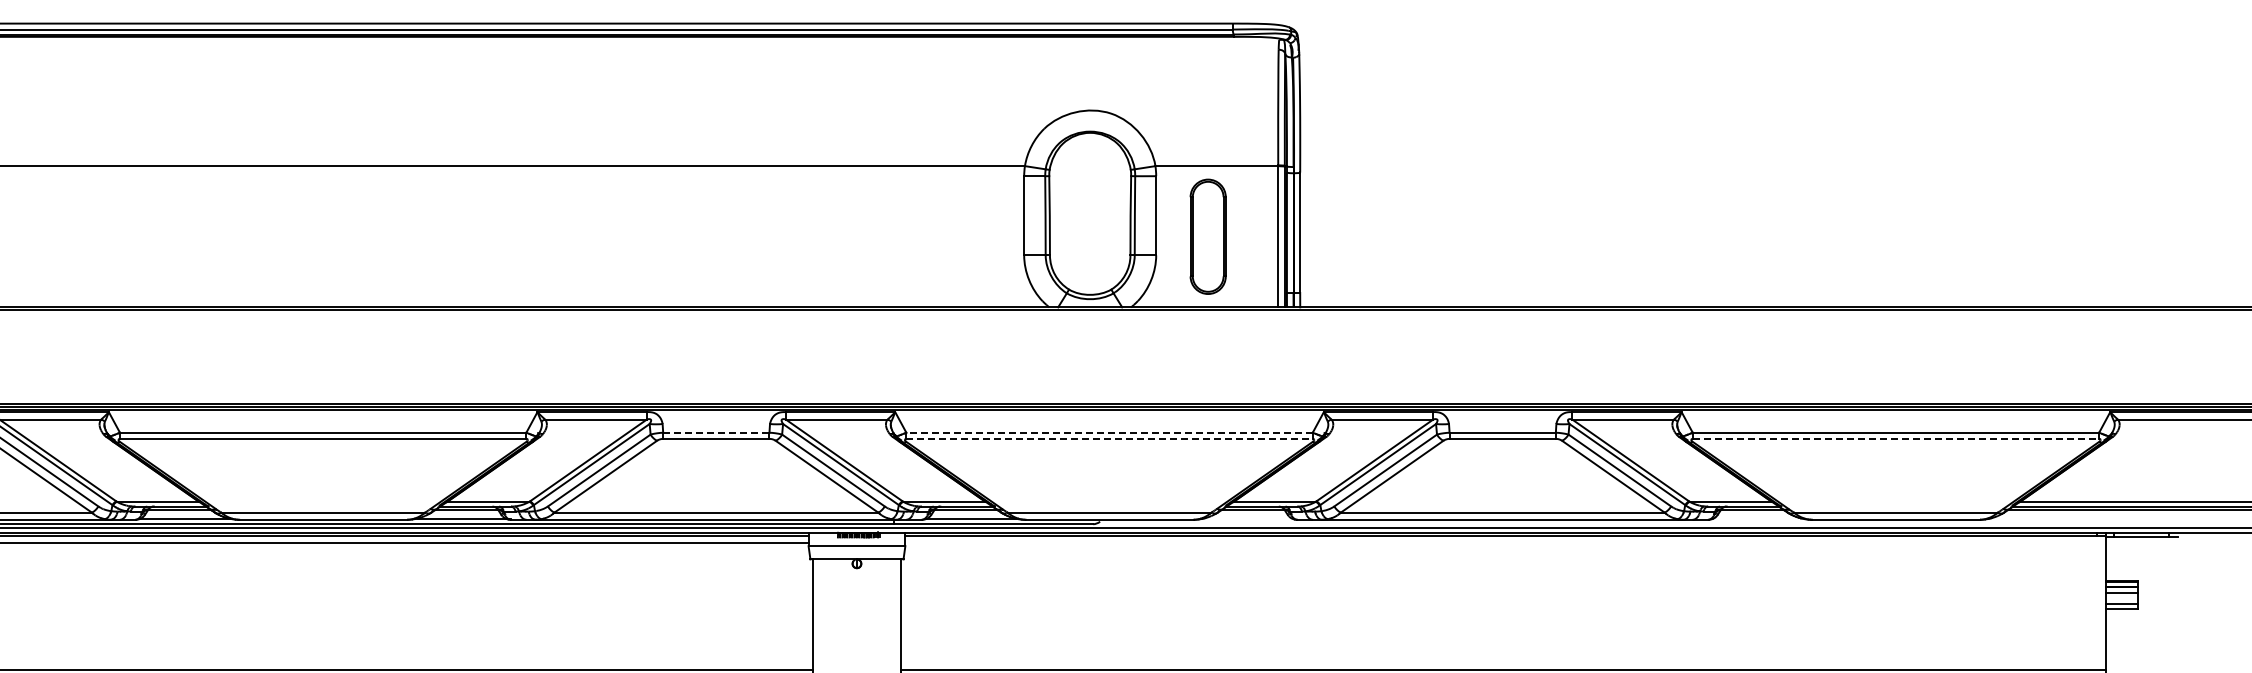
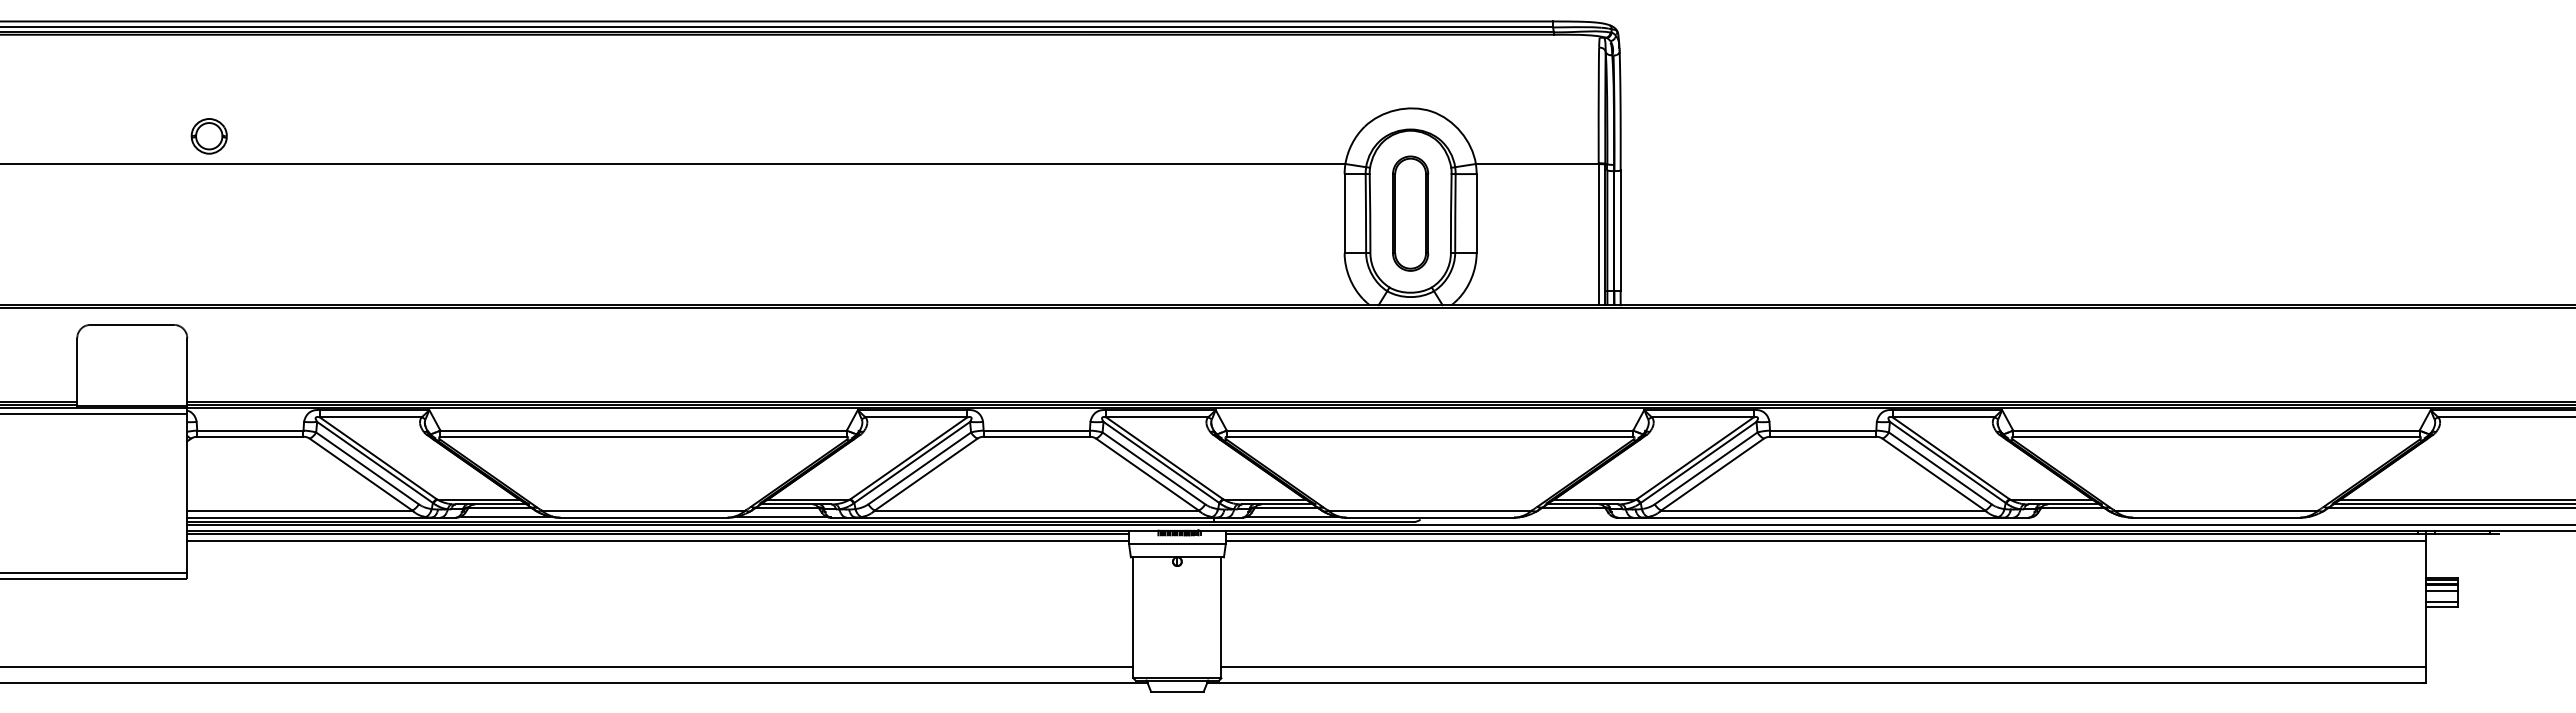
part: (1208, 236) -> (1410, 213), moved
line: (717, 432) -> (1037, 430), dashed -> solid
line: (1109, 432) -> (1429, 430), dashed -> solid
line: (1110, 438) -> (1430, 436), dashed -> solid
line: (1896, 438) -> (2216, 436), dashed -> solid
line: (1505, 543) -> (1825, 541), added

